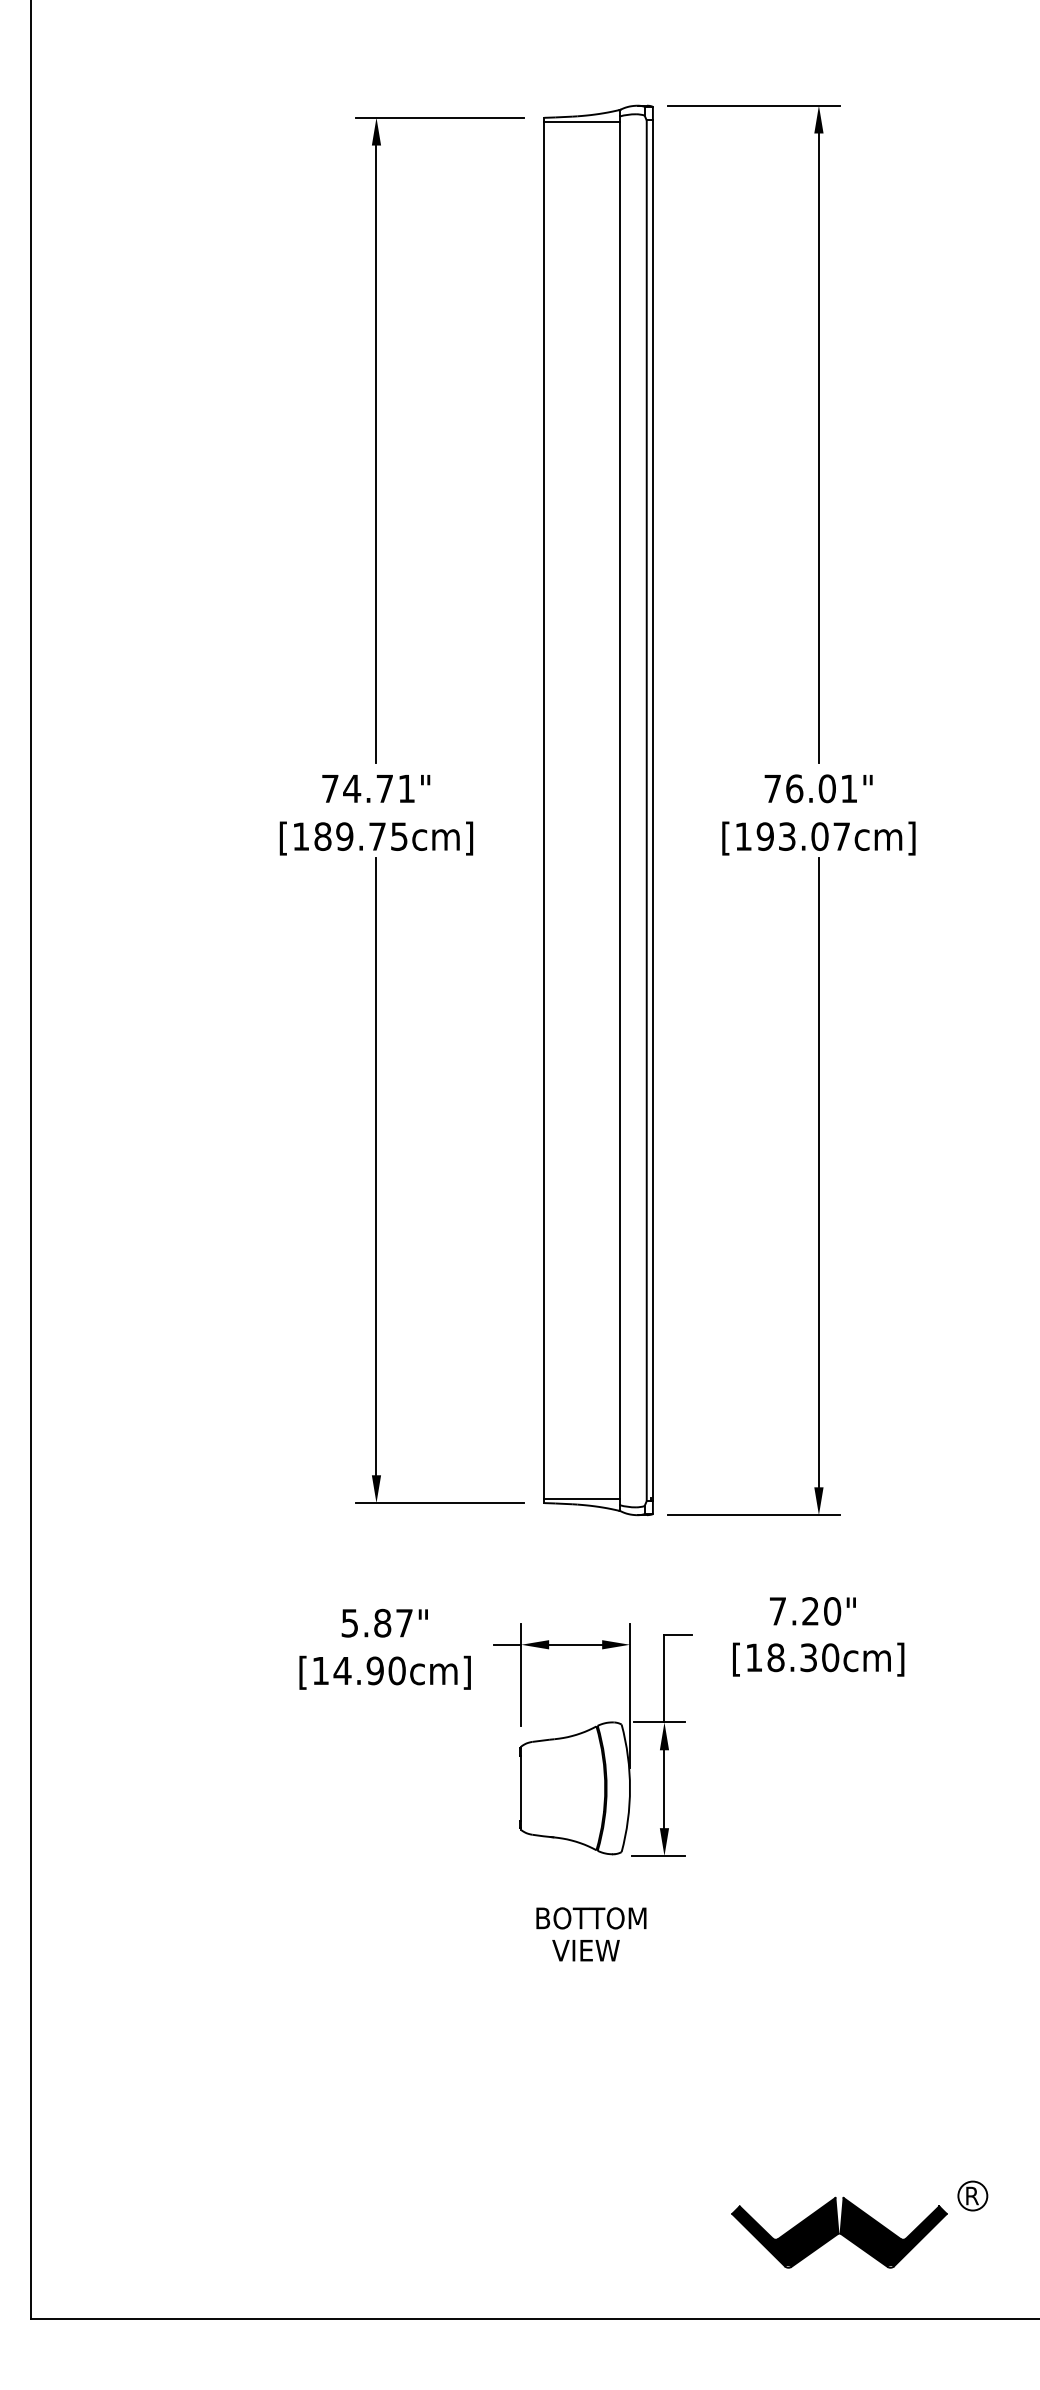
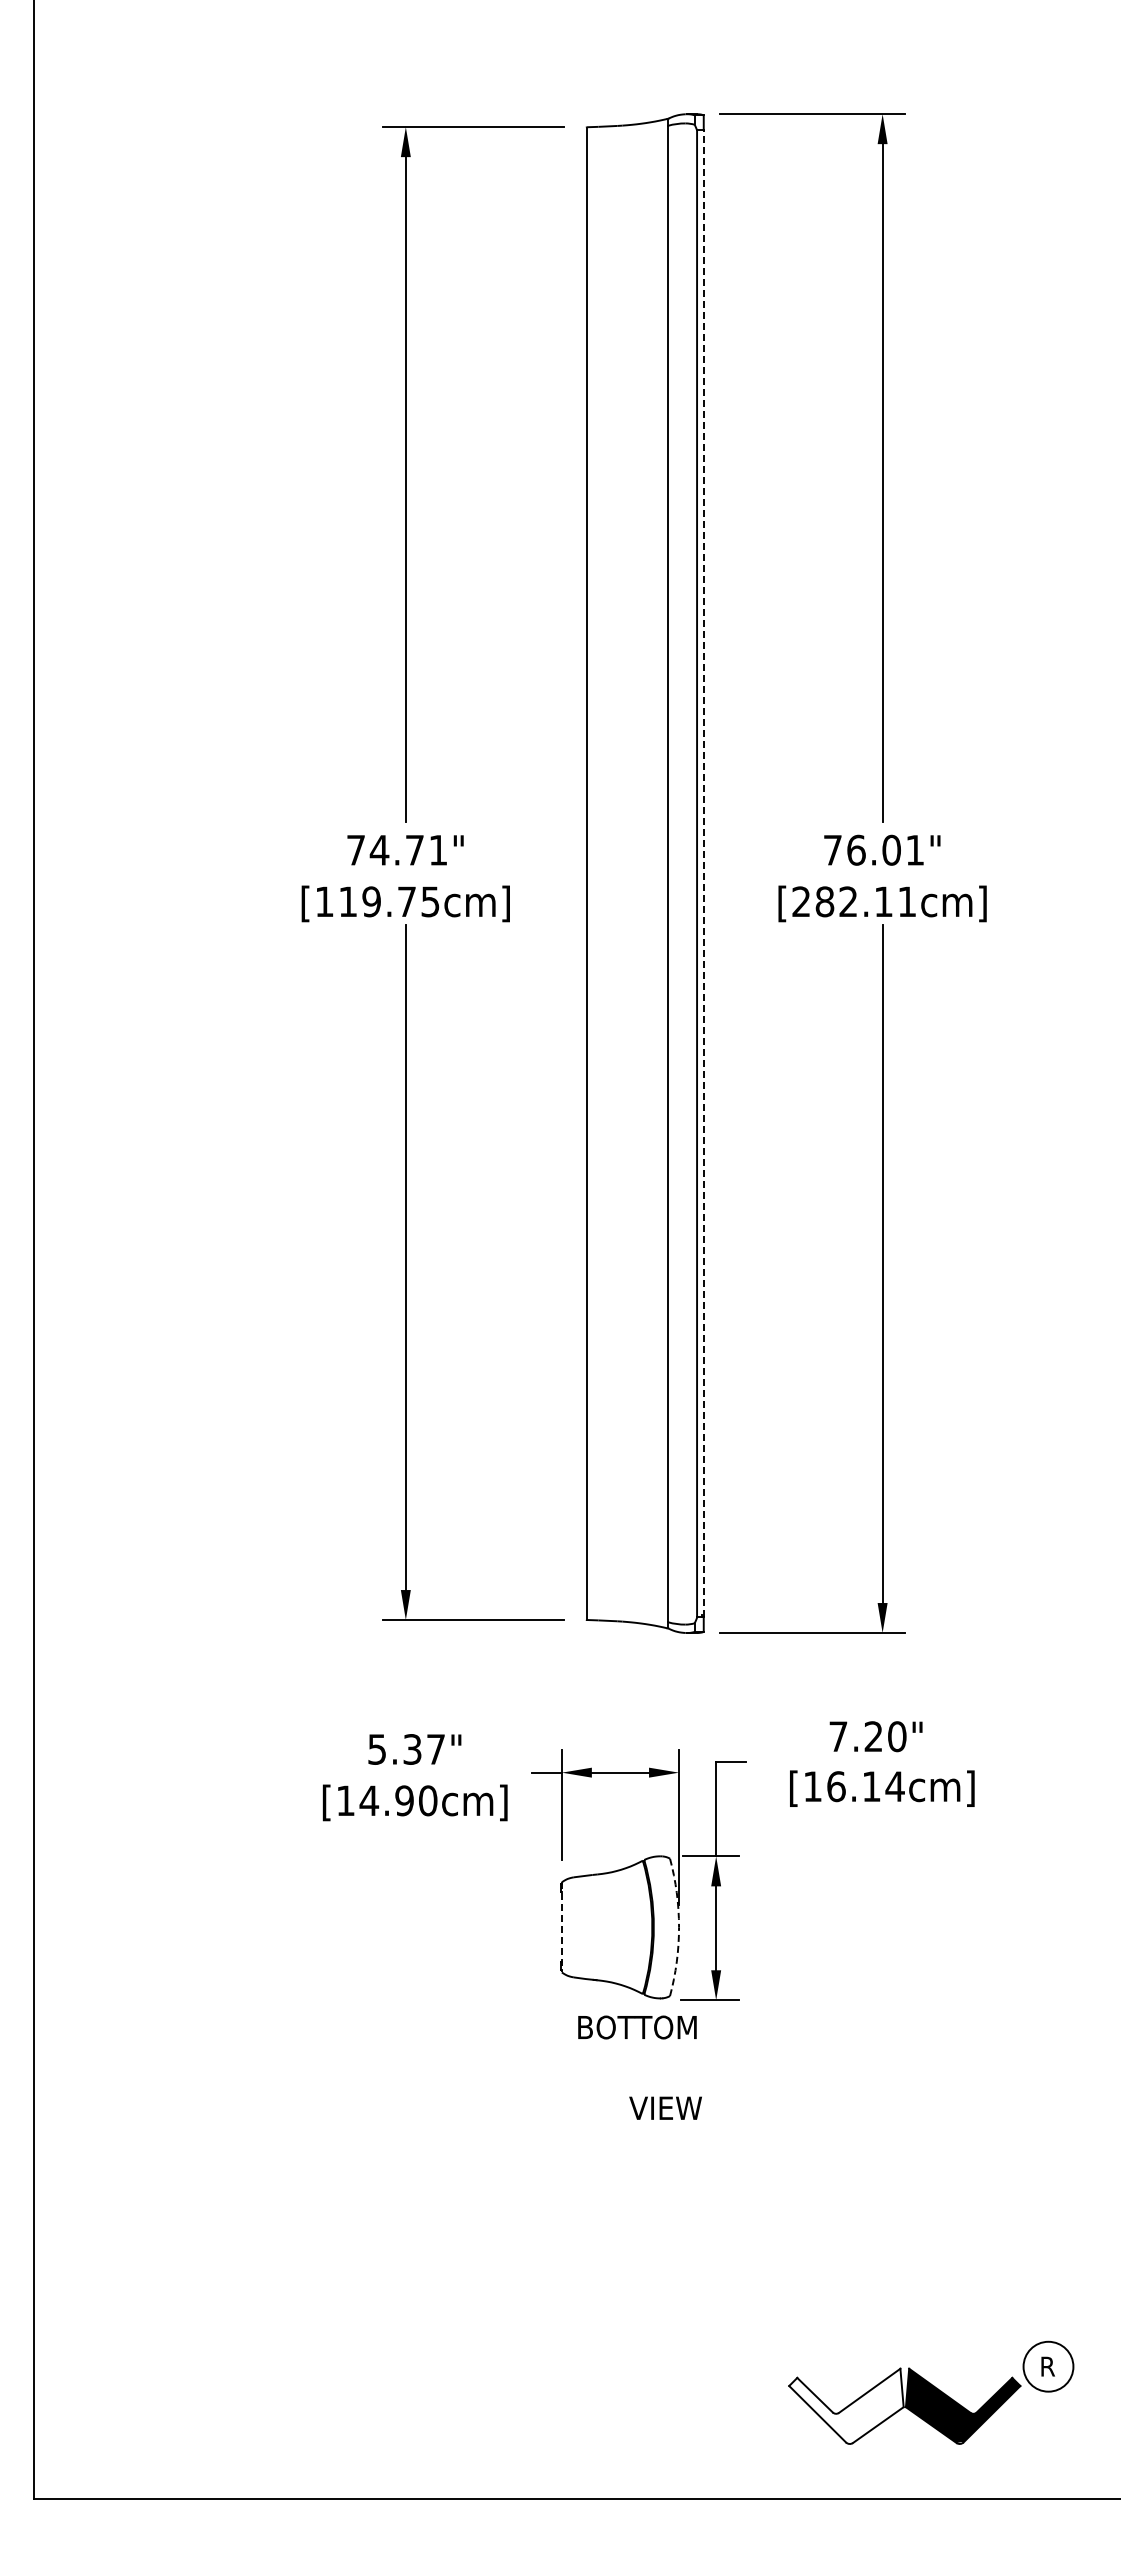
line: (582, 122) -> (627, 132), removed
line: (652, 810) -> (703, 873), solid -> dashed
text: (323, 836) -> (348, 901), [189.75cm] -> [119.75cm]
text: (791, 836) -> (853, 901), [193.07cm] -> [282.11cm]
line: (582, 1498) -> (627, 1615), removed
text: (382, 1623) -> (412, 1749), 5.87" -> 5.37"
text: (803, 1657) -> (865, 1786), [18.30cm] -> [16.14cm]
line: (520, 1788) -> (561, 1927), solid -> dashed
arc: (630, 1788) -> (679, 1927), solid -> dashed
text: (591, 1918) -> (637, 2027), moved
text: (585, 1949) -> (665, 2107), moved
circle: (972, 2195) -> (1048, 2366), size x1.6
fill: (785, 2232) -> (846, 2405), removed

